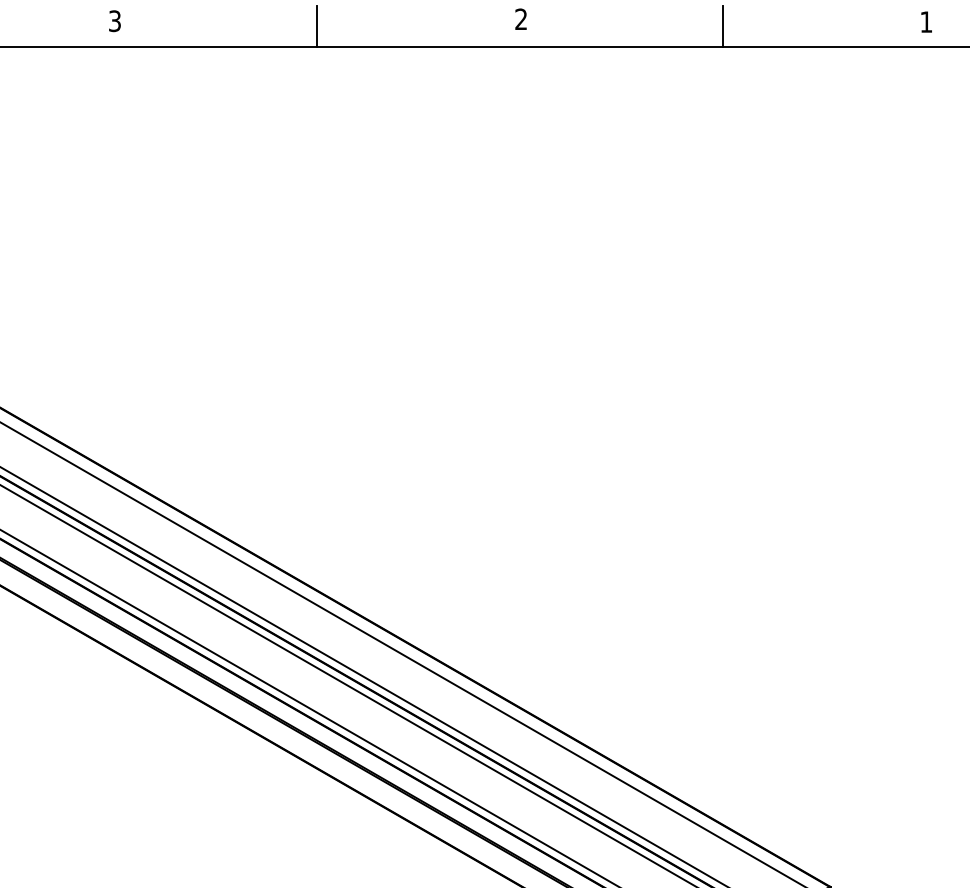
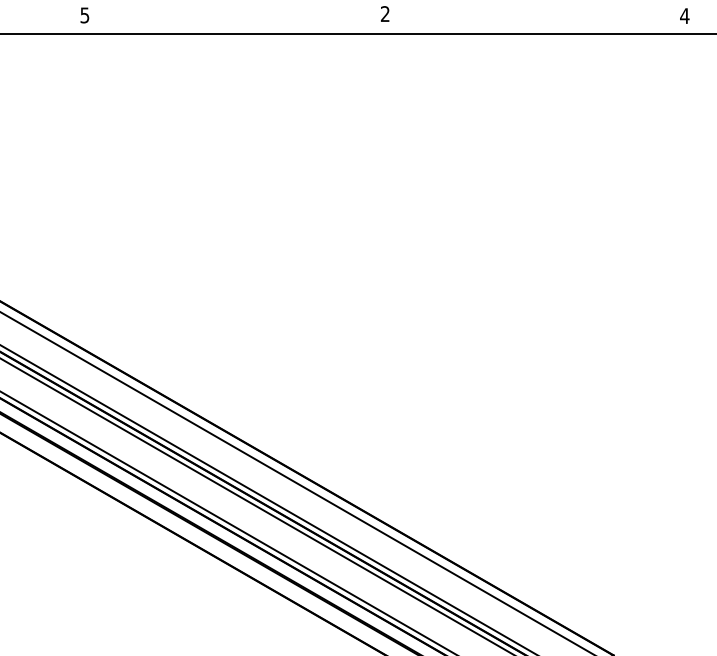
text: (114, 20) -> (84, 14), 3 -> 5
text: (925, 21) -> (684, 15), 1 -> 4
line: (317, 26) -> (234, 19), removed
line: (723, 26) -> (534, 19), removed

